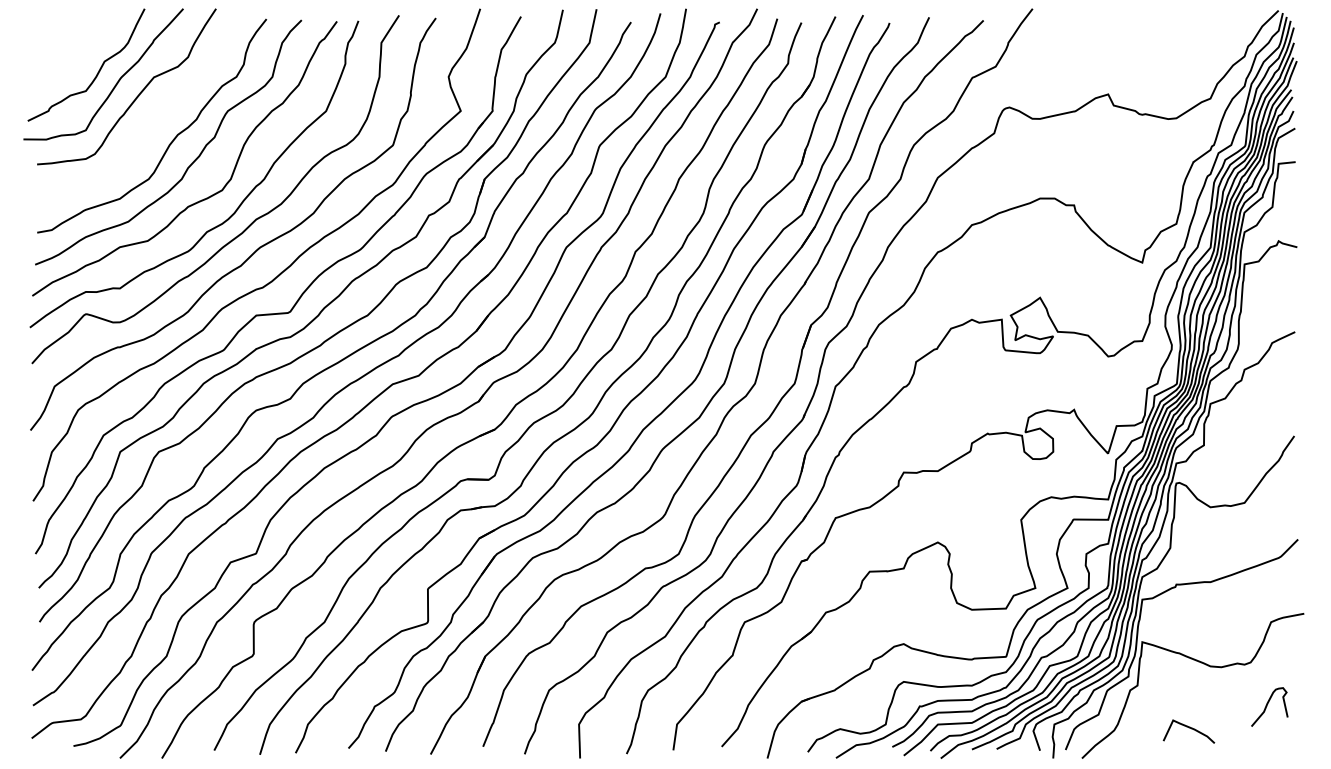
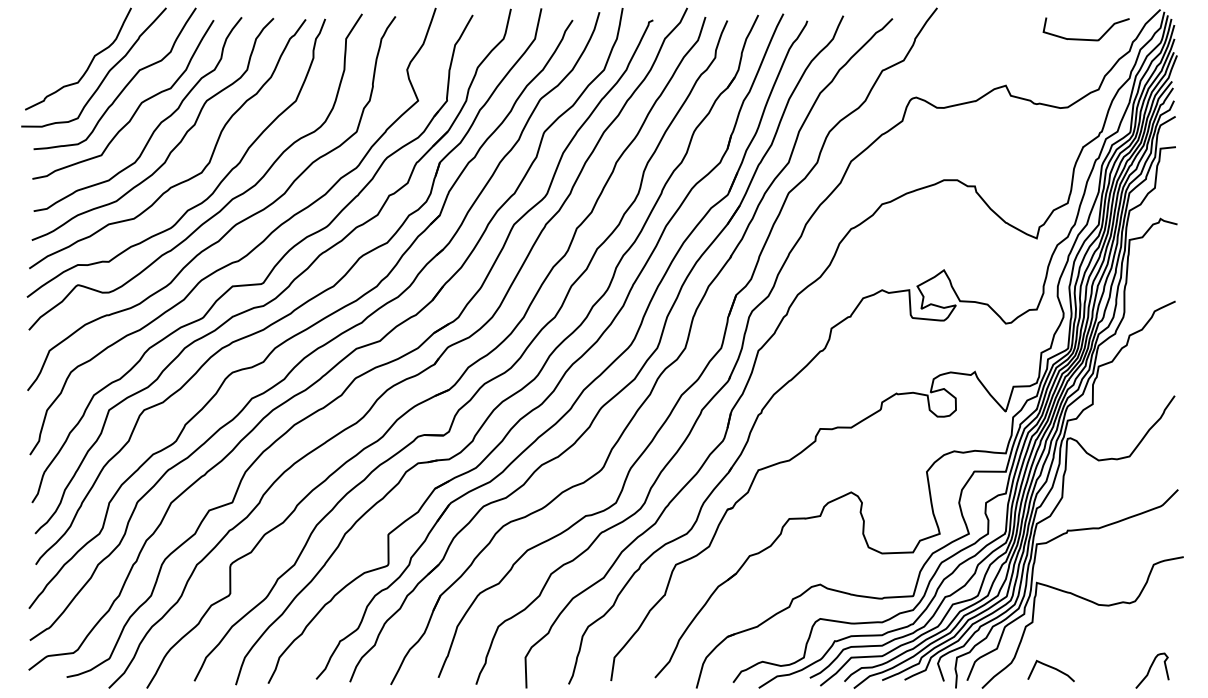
curve: (1194, 42) -> (1084, 38), added
curve: (150, 119) -> (136, 108), added
curve: (1267, 706) -> (1150, 670), moved
curve: (1189, 728) -> (1051, 668), moved

